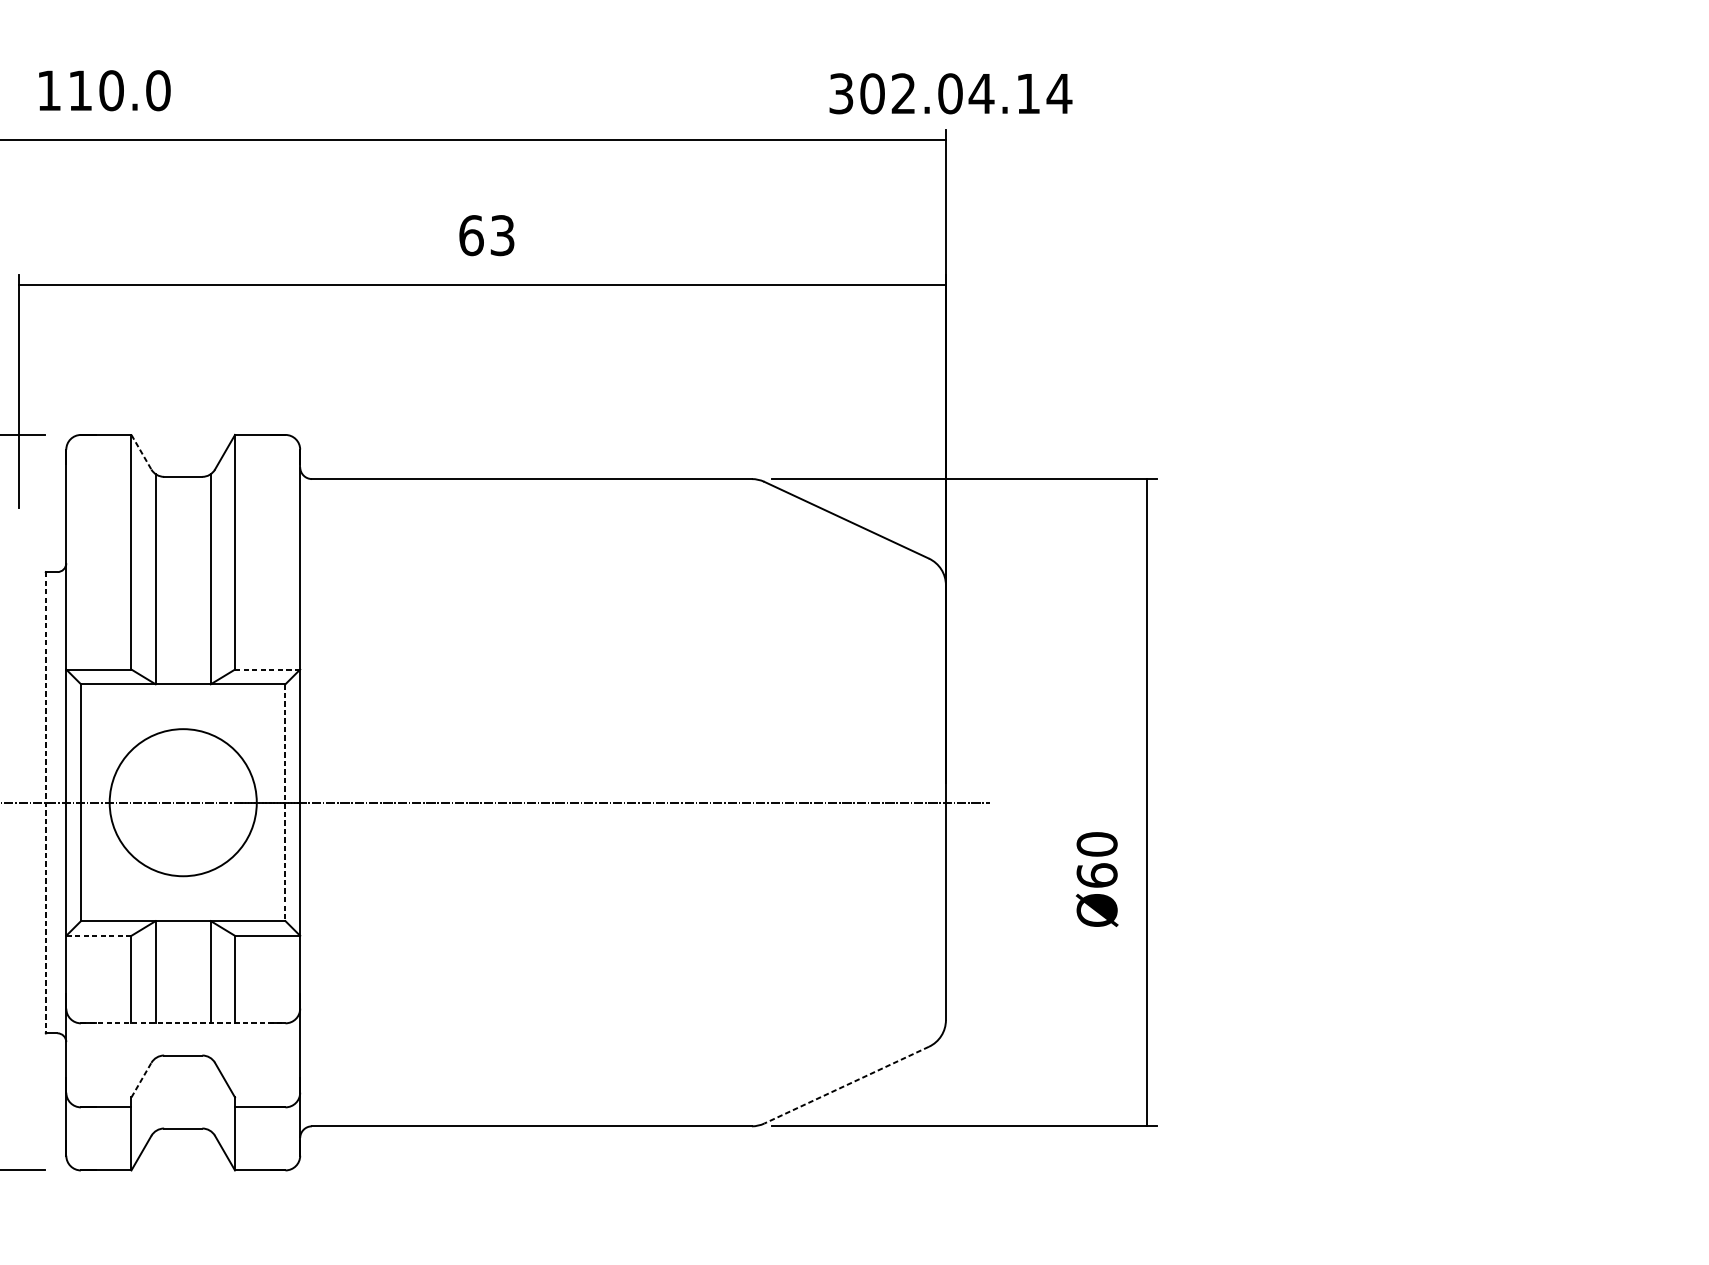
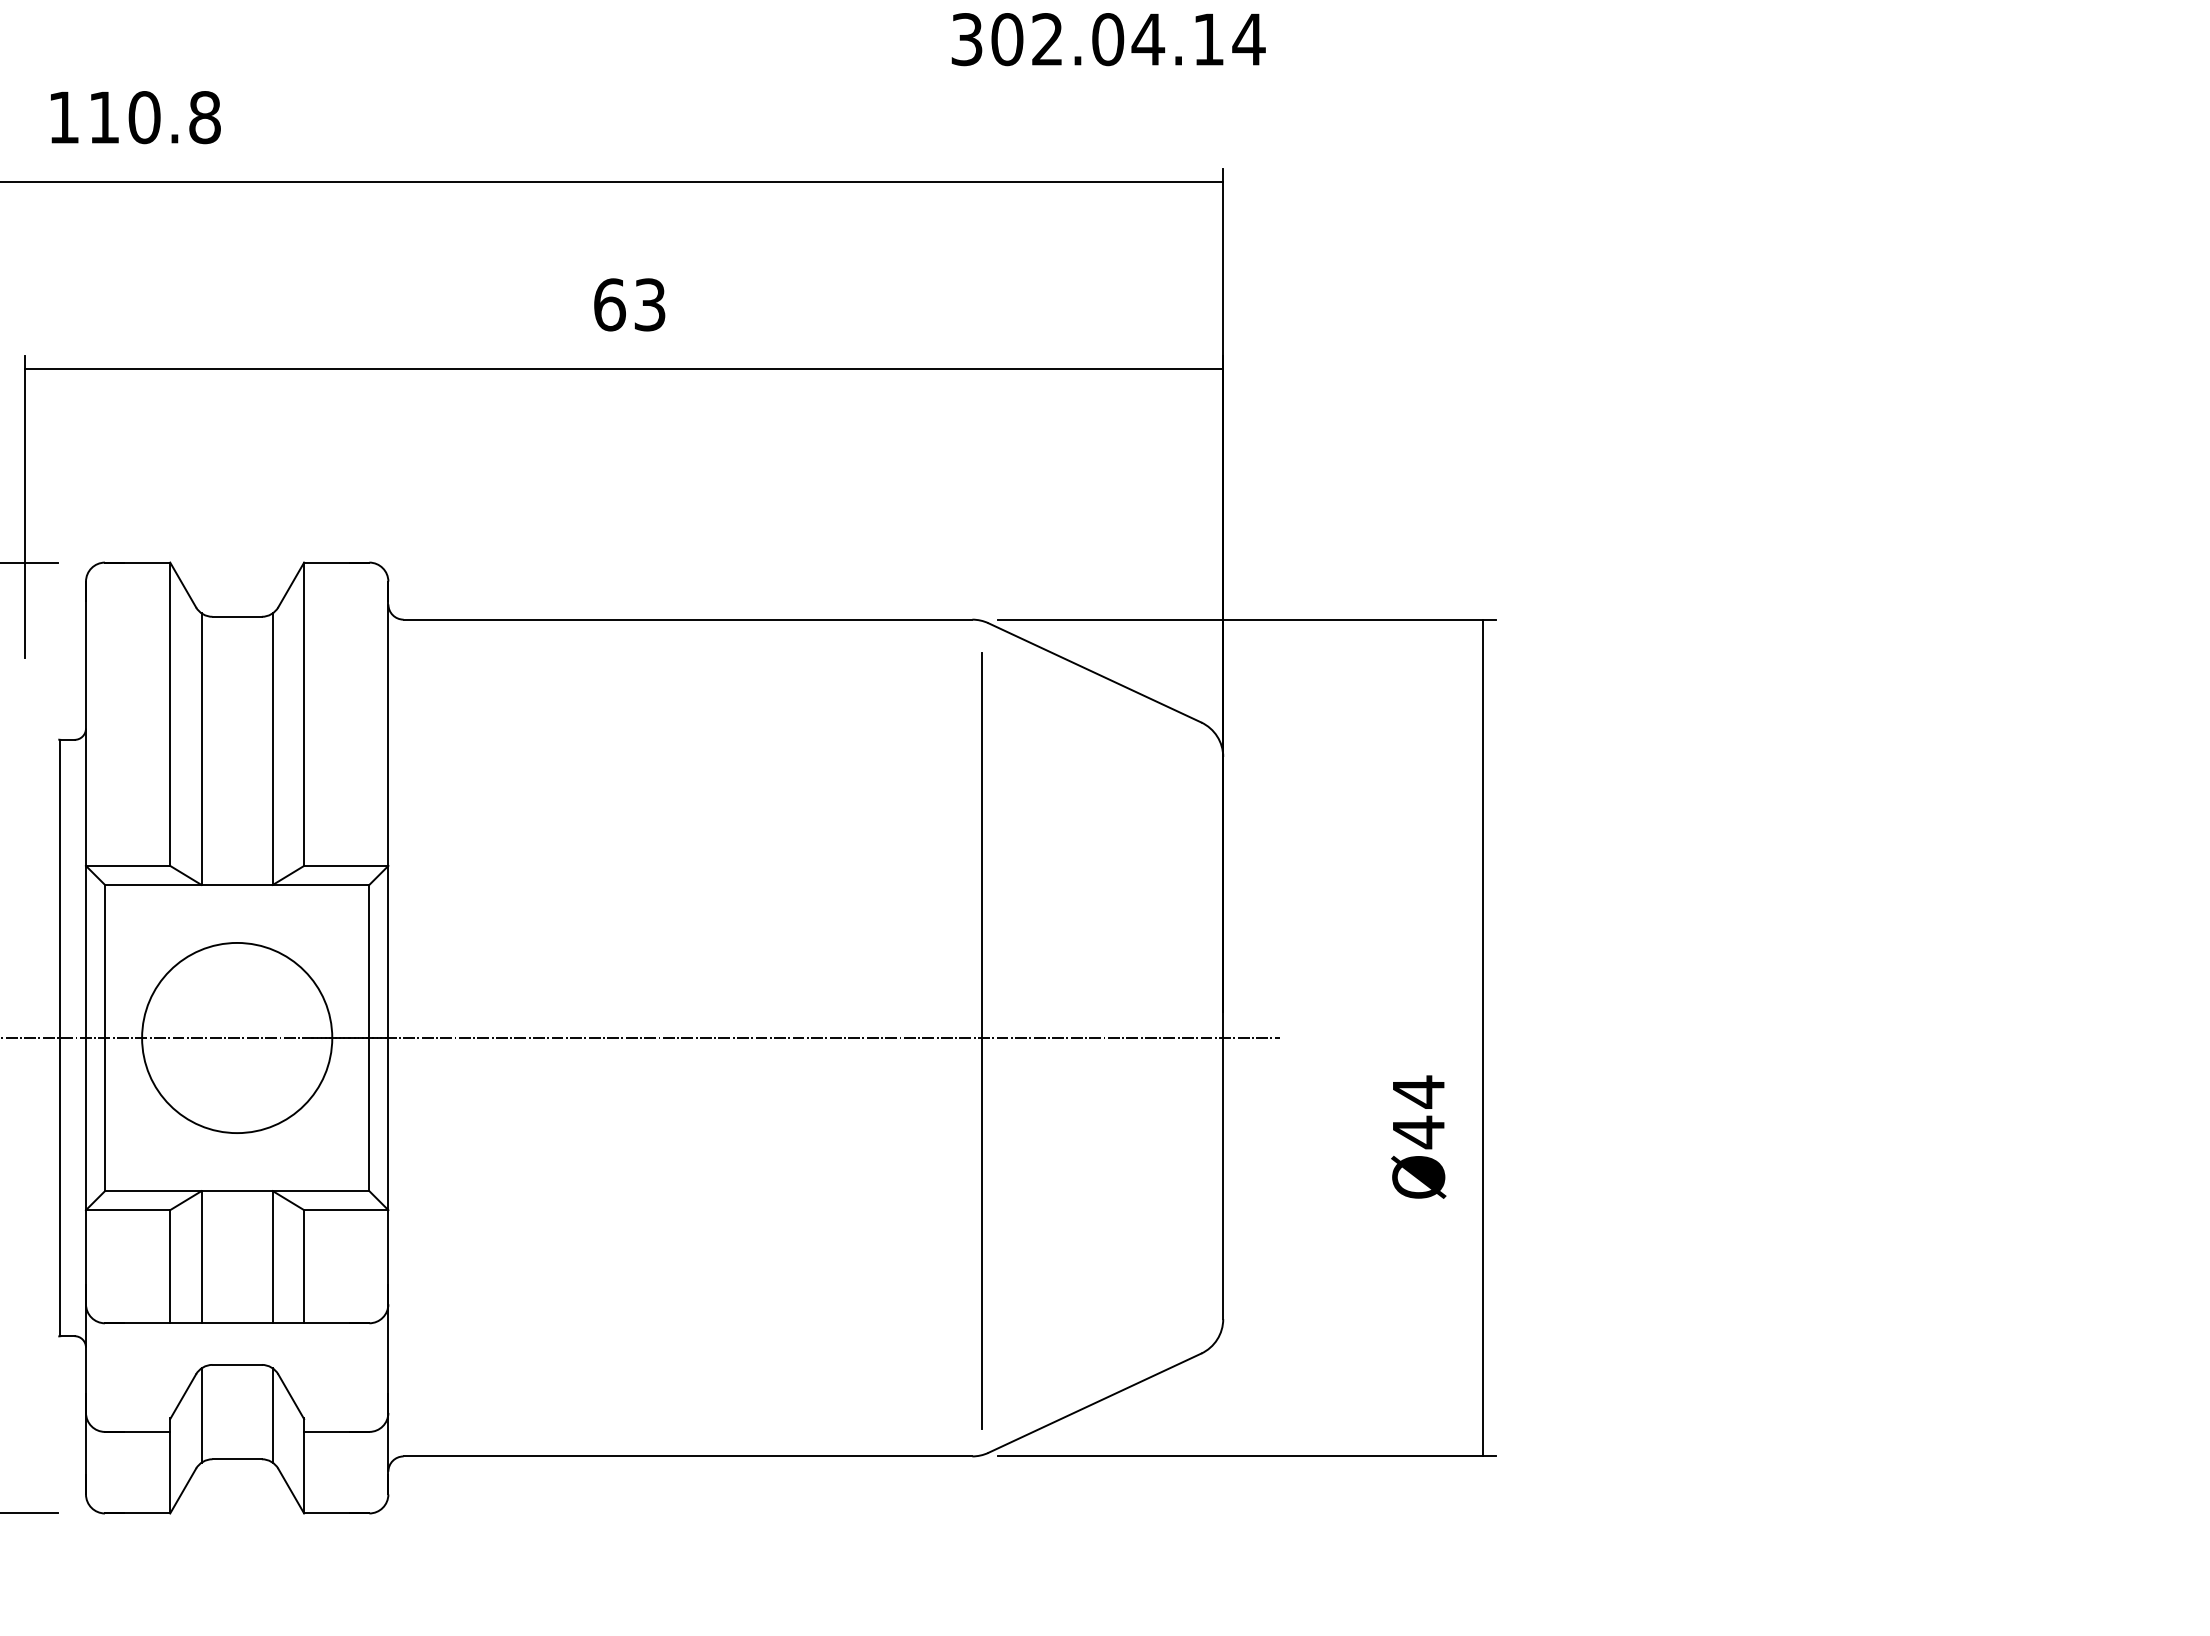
text: (157, 90) -> (204, 117), 110.0 -> 110.8
text: (950, 93) -> (1108, 39), moved
line: (141, 451) -> (183, 584), dashed -> solid
line: (267, 669) -> (346, 865), dashed -> solid
line: (45, 803) -> (59, 1038), dashed -> solid
line: (285, 803) -> (369, 1038), dashed -> solid
line: (759, 804) -> (982, 1040), added
text: (1096, 860) -> (1418, 1112), Ø60 -> Ø44
line: (98, 936) -> (127, 1210), dashed -> solid
line: (183, 1023) -> (237, 1323), dashed -> solid
line: (141, 1079) -> (183, 1396), dashed -> solid
line: (846, 1085) -> (1094, 1403), dashed -> solid
line: (155, 1094) -> (201, 1415), added
line: (210, 1094) -> (272, 1415), added

